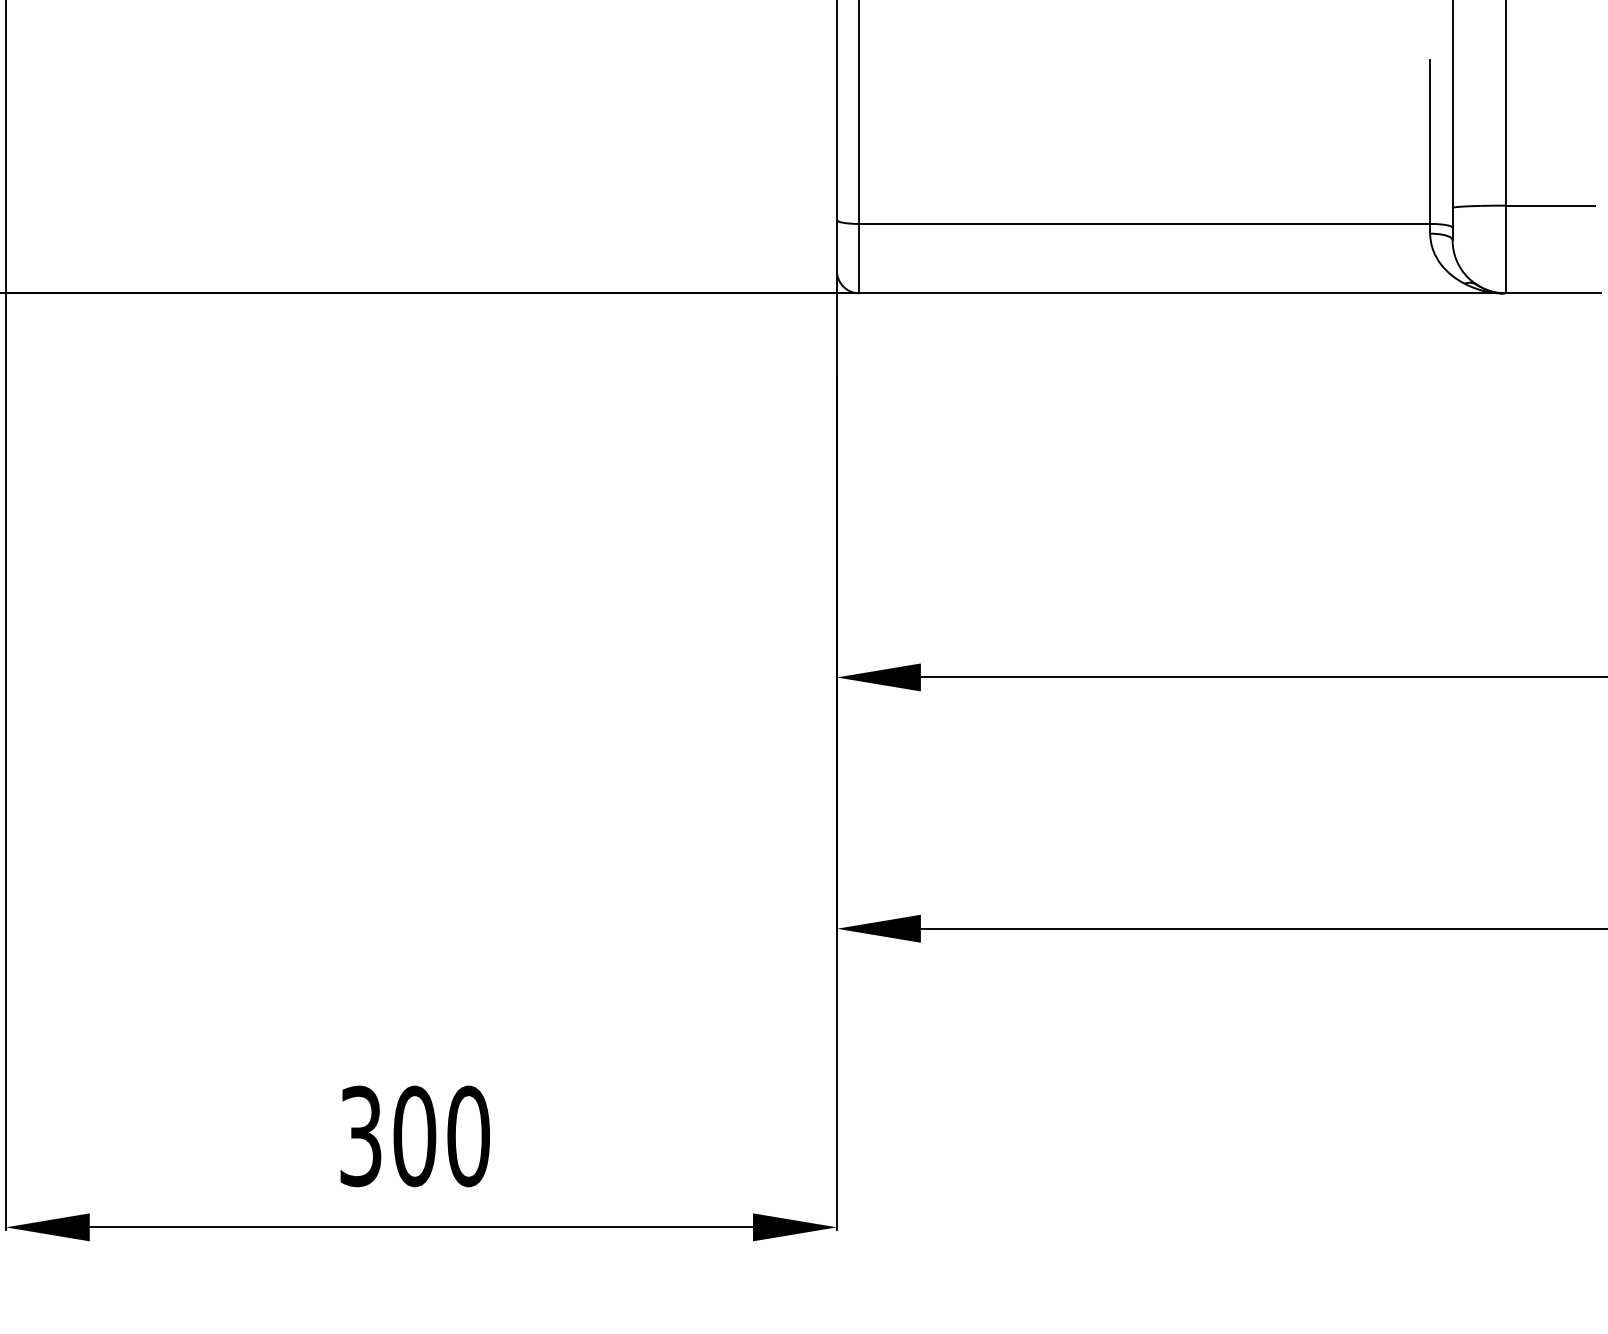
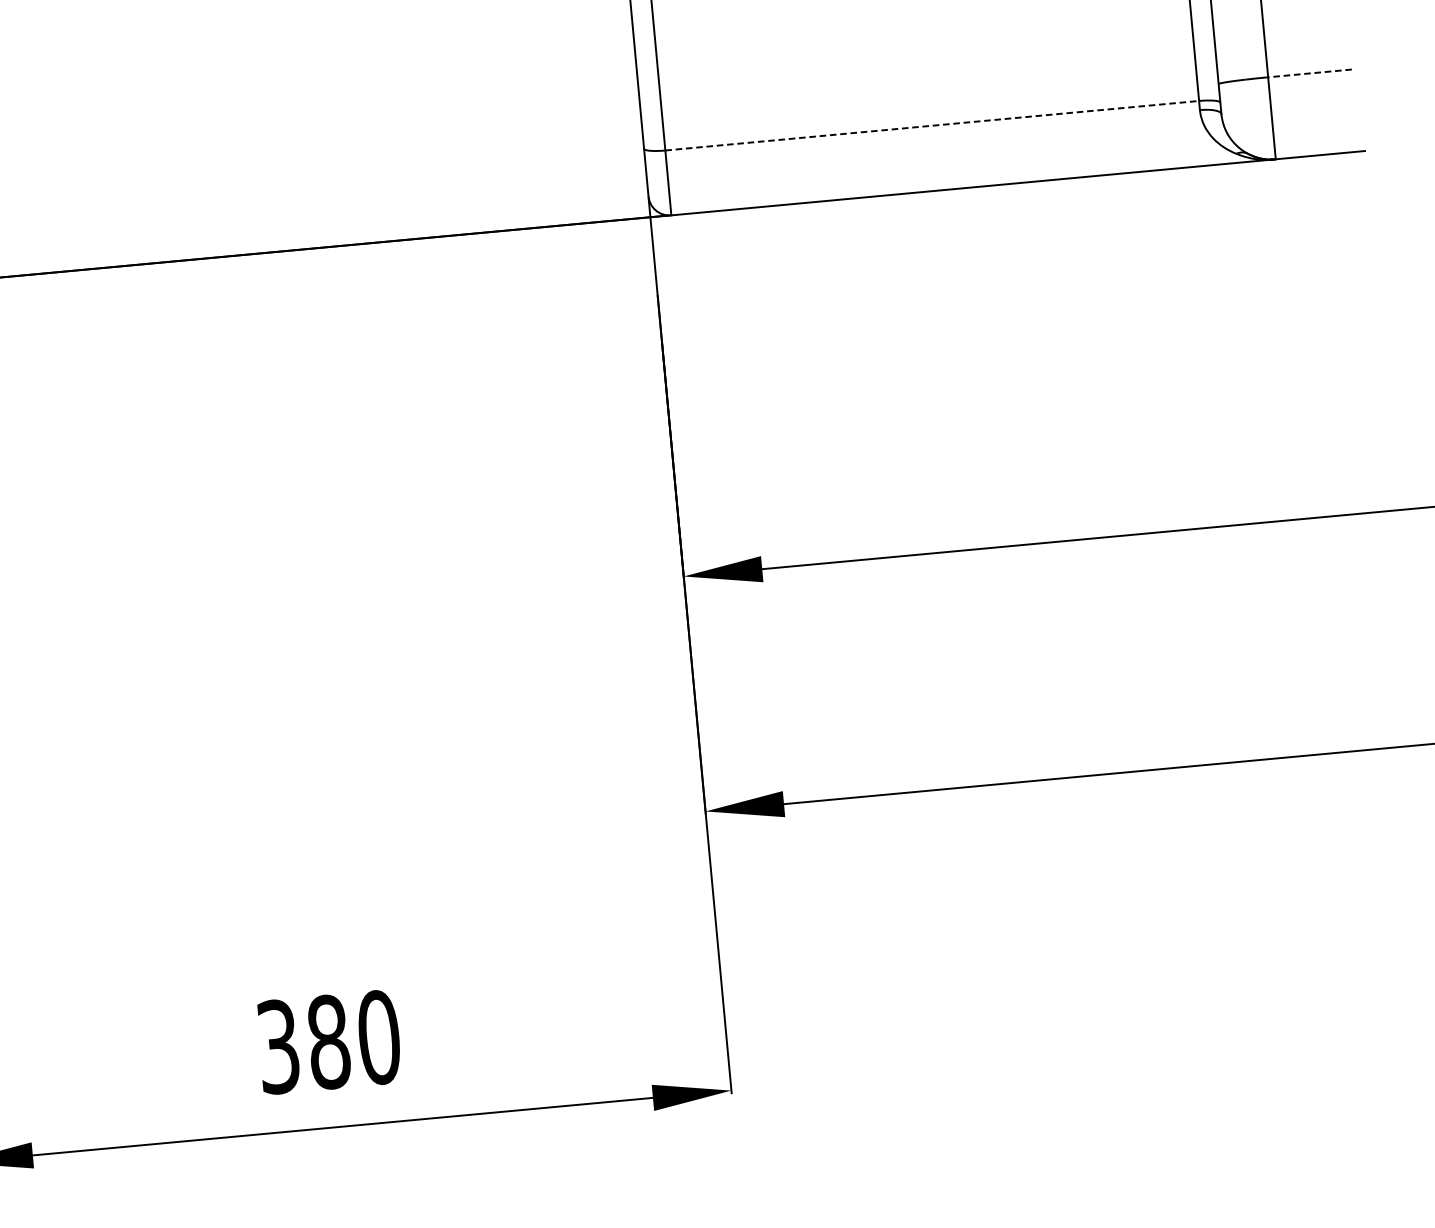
line: (1550, 205) -> (1309, 73), solid -> dashed
line: (1145, 223) -> (932, 125), solid -> dashed
text: (414, 1136) -> (328, 1042), 300 -> 380

